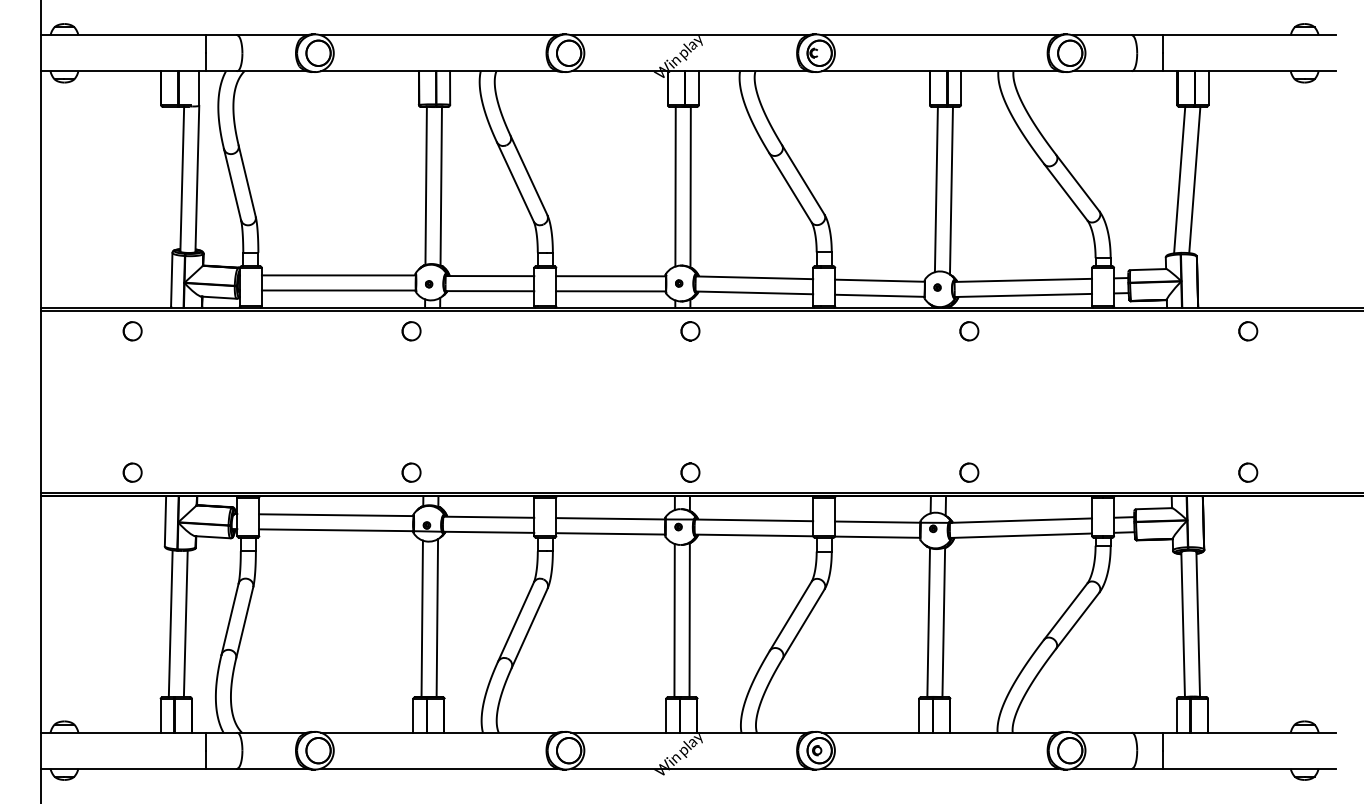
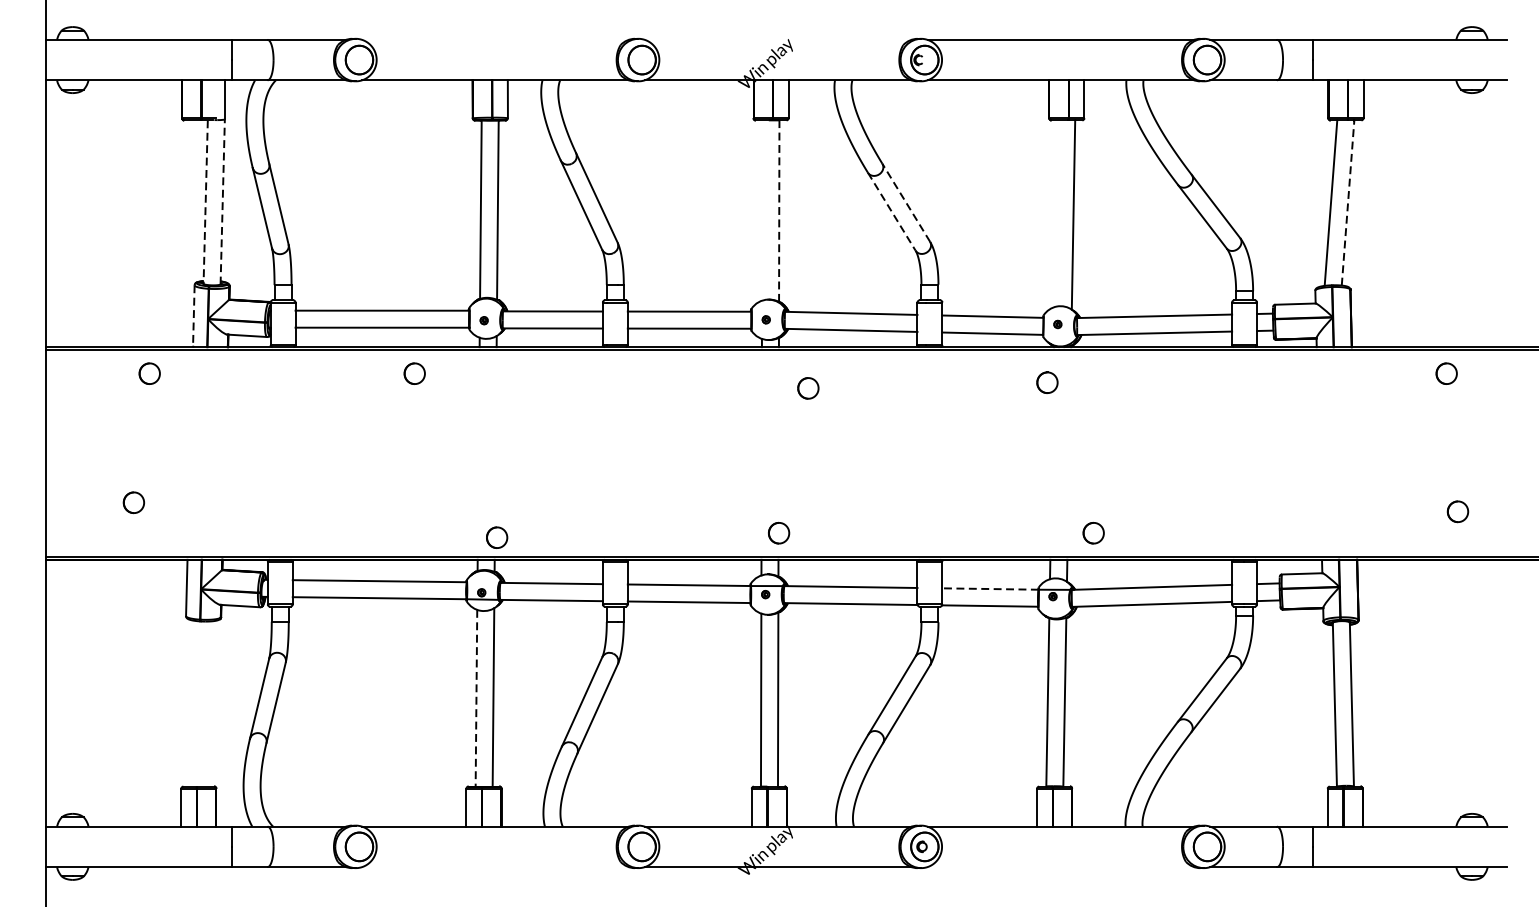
line: (438, 35) -> (494, 40), removed
line: (689, 35) -> (777, 40), removed
line: (197, 178) -> (222, 201), solid -> dashed
line: (182, 179) -> (205, 202), solid -> dashed
line: (803, 179) -> (906, 202), solid -> dashed
line: (1194, 179) -> (1347, 202), solid -> dashed
line: (675, 186) -> (762, 210), removed
line: (690, 186) -> (779, 210), solid -> dashed
line: (790, 187) -> (891, 211), solid -> dashed
line: (935, 189) -> (1055, 213), removed
line: (171, 279) -> (193, 315), solid -> dashed
part: (411, 331) -> (414, 373), moved
part: (690, 331) -> (808, 388), moved
part: (969, 331) -> (1047, 382), moved
part: (1248, 331) -> (1446, 373), moved
part: (132, 472) -> (133, 502), moved
part: (411, 472) -> (497, 537), moved
part: (1248, 472) -> (1458, 511), moved
line: (878, 522) -> (991, 589), solid -> dashed
line: (422, 619) -> (476, 698), solid -> dashed
line: (170, 623) -> (192, 703), removed
line: (185, 623) -> (209, 703), removed
line: (438, 768) -> (494, 866), removed
line: (940, 768) -> (1061, 866), removed

